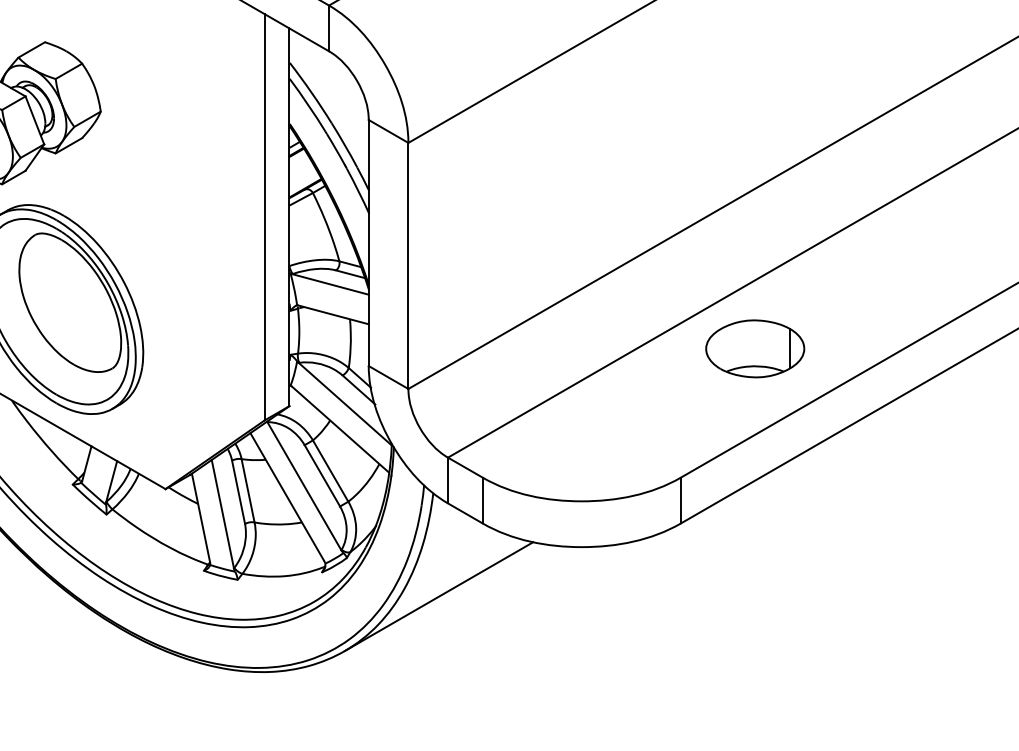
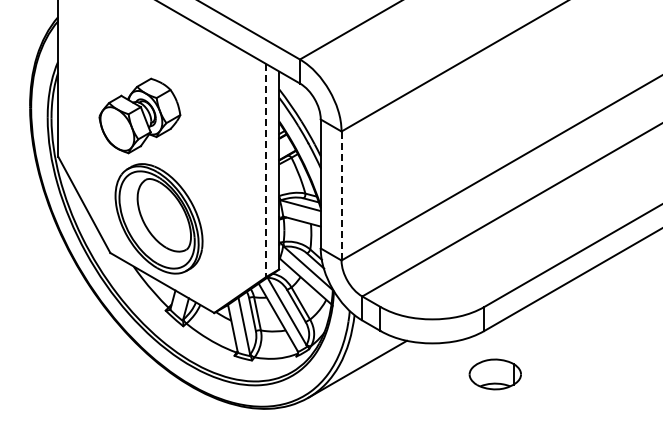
line: (265, 219) -> (266, 171), solid -> dashed
line: (408, 266) -> (341, 196), solid -> dashed
part: (753, 348) -> (494, 374), moved

